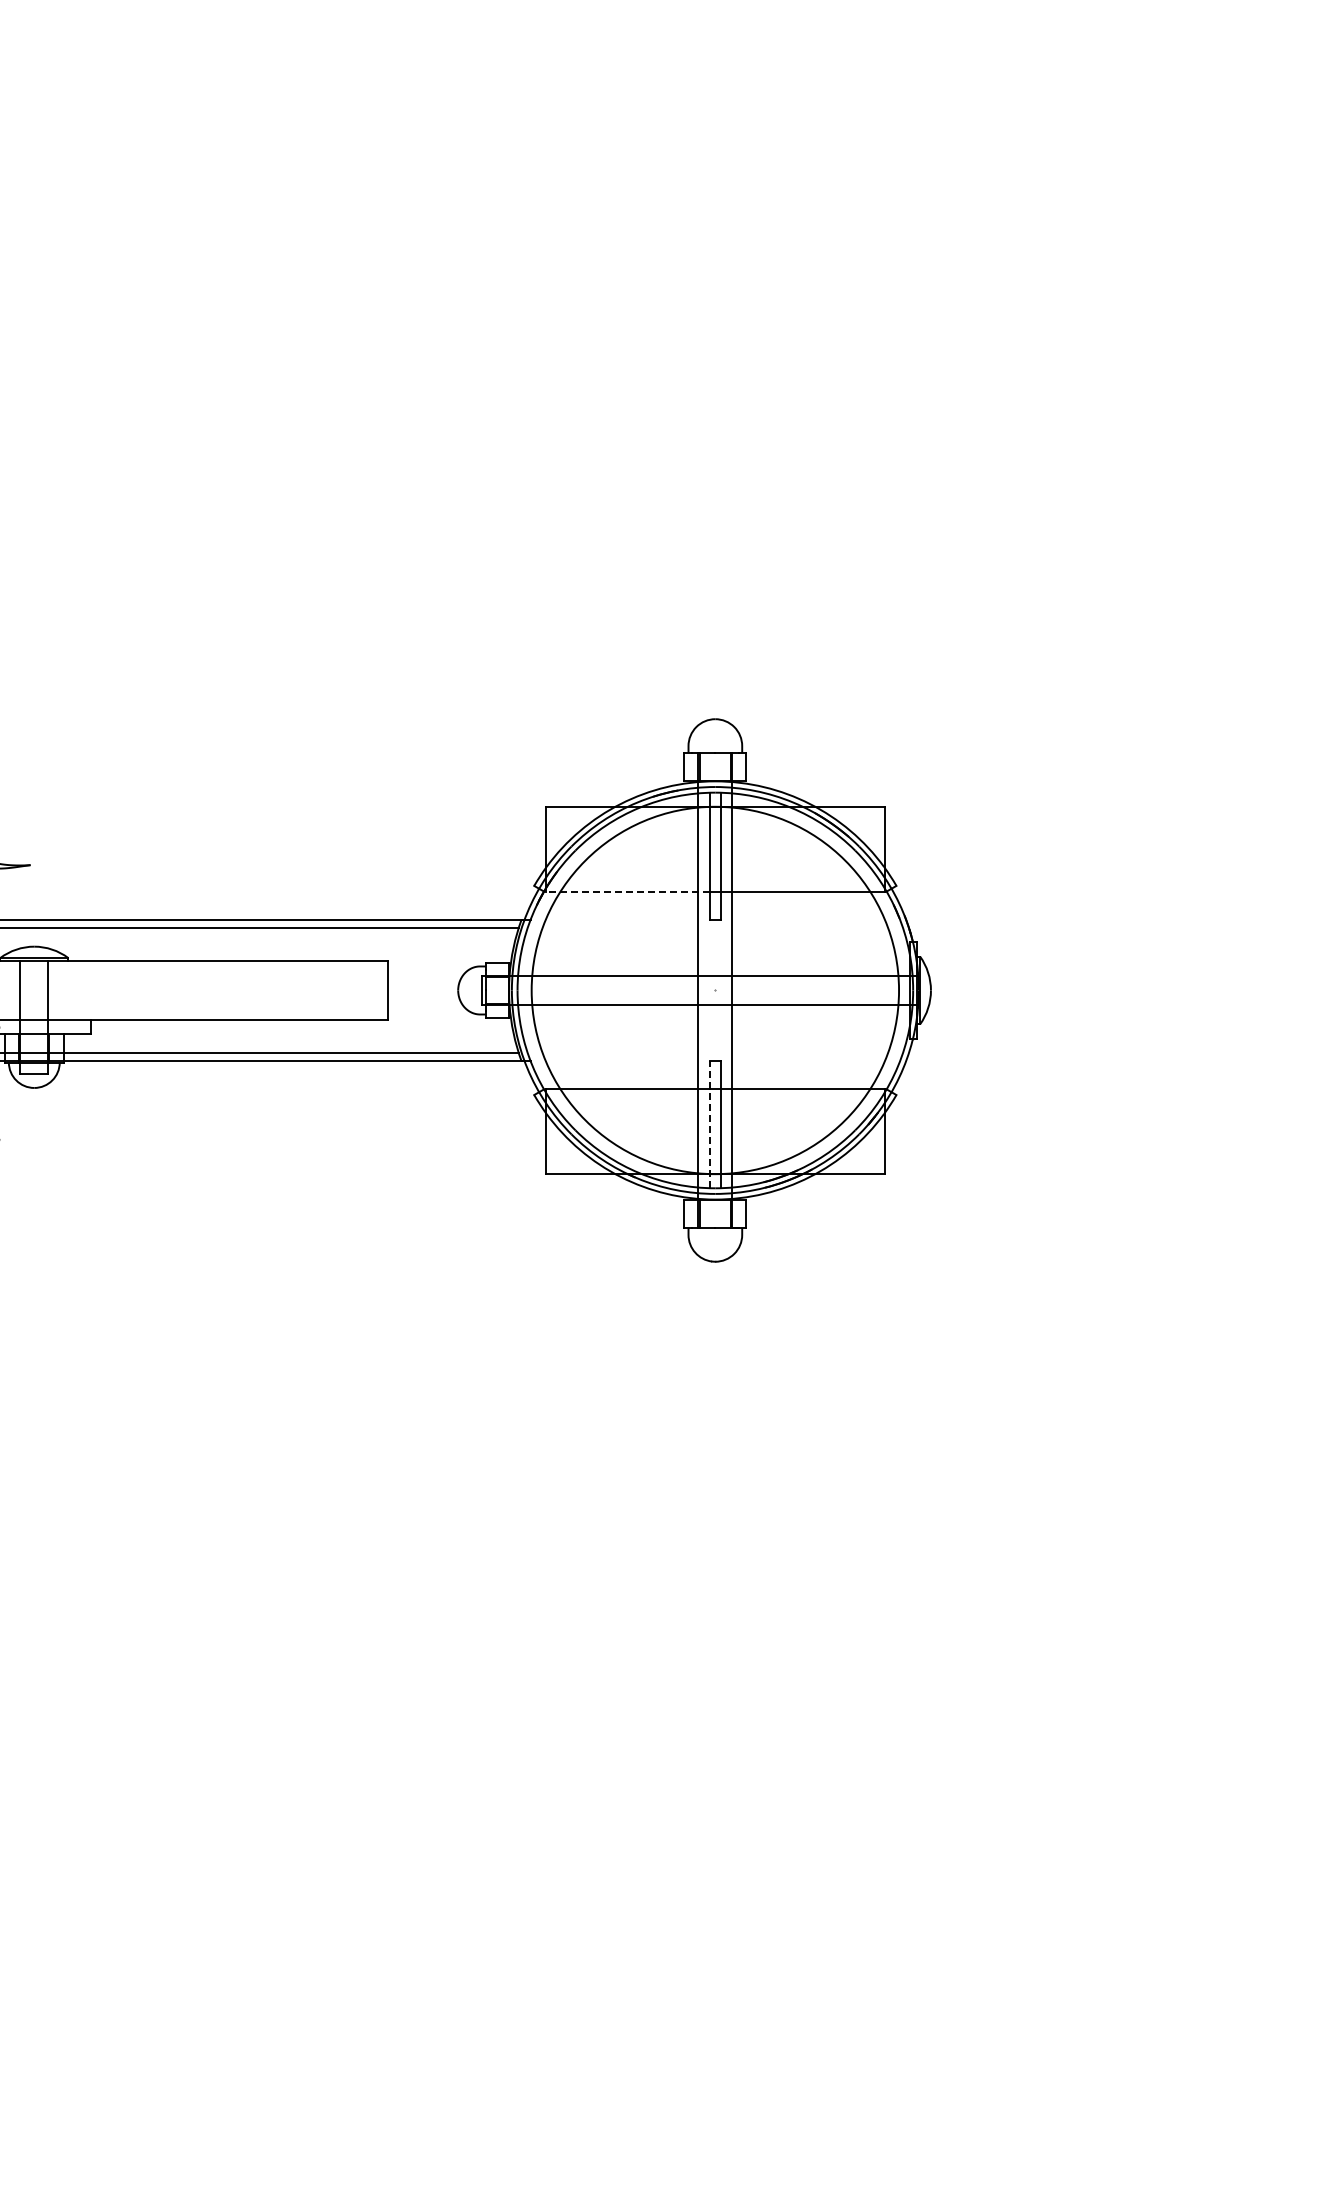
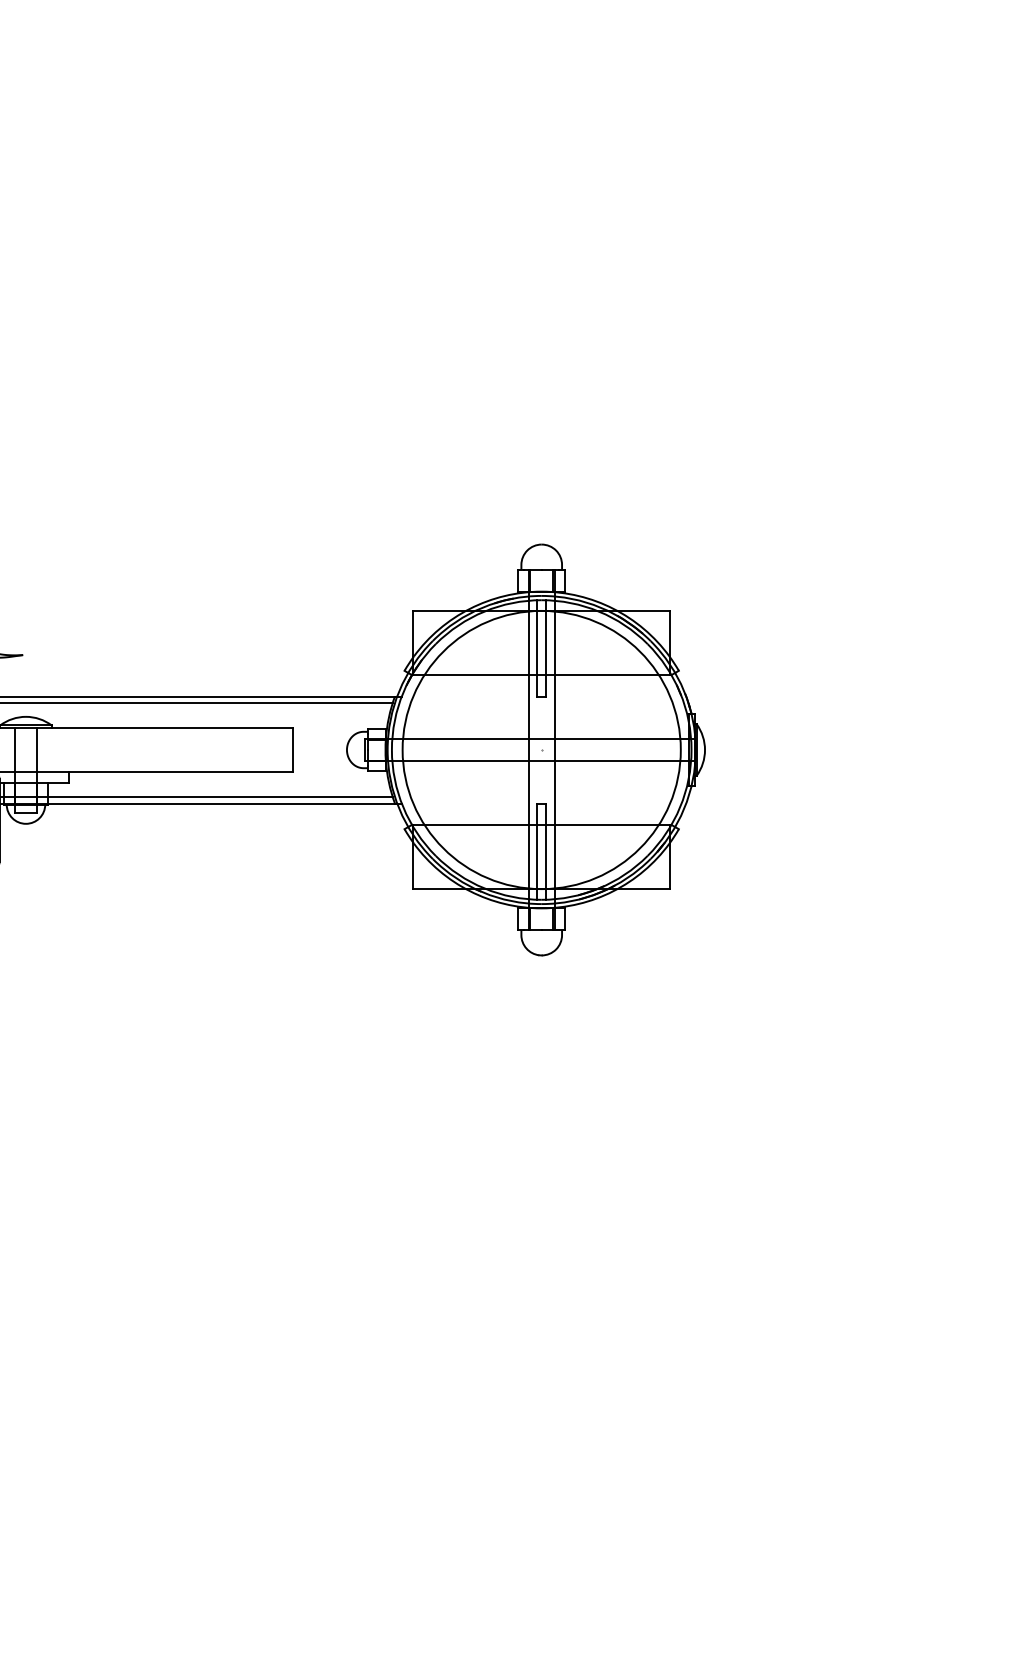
line: (627, 891) -> (475, 675), dashed -> solid
line: (709, 1124) -> (537, 851), dashed -> solid

